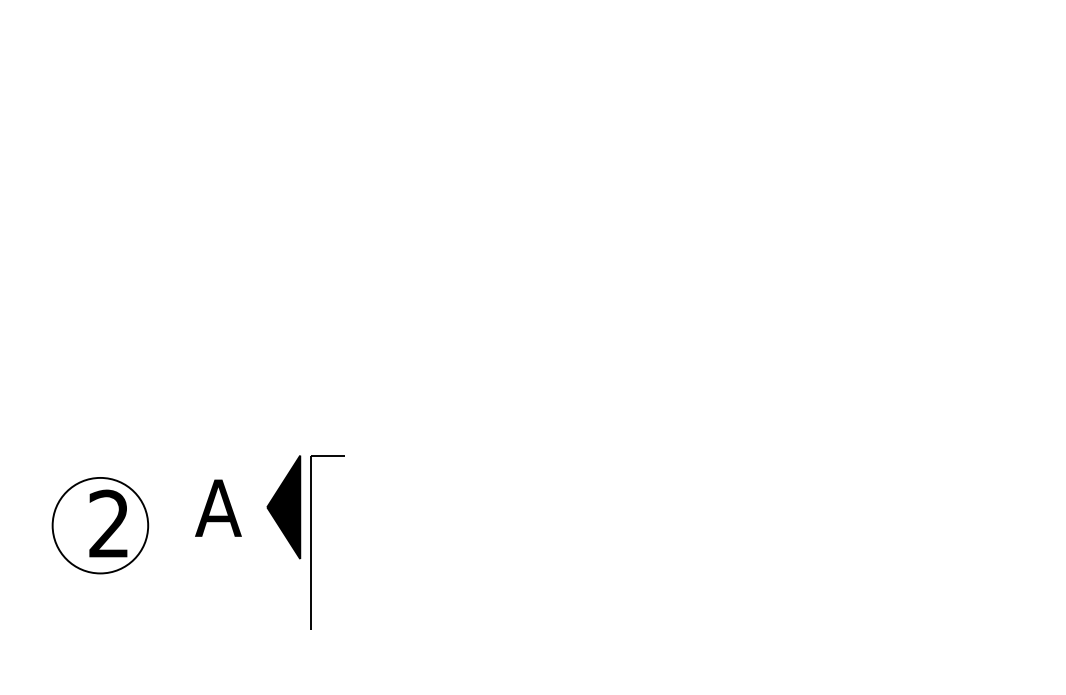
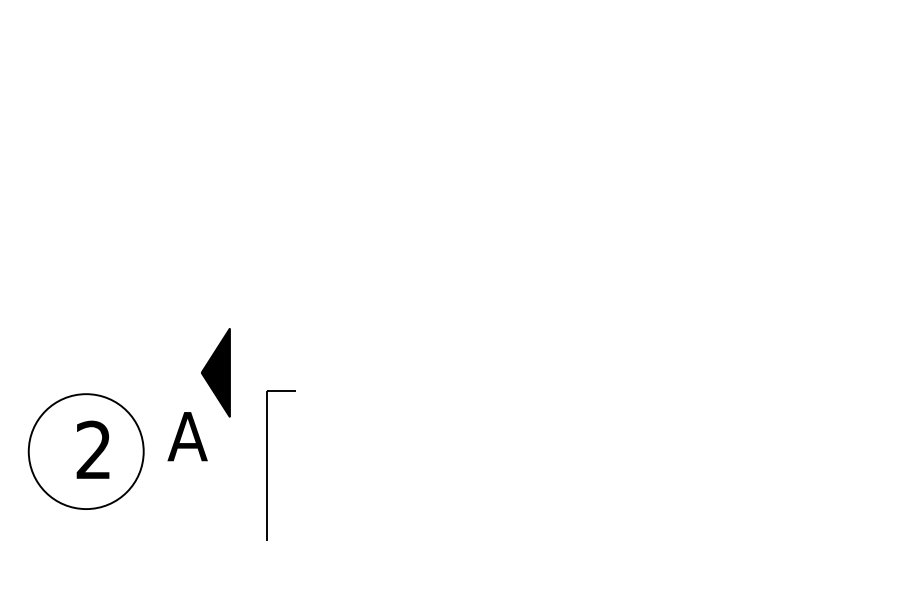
part: (283, 506) -> (215, 372), moved
circle: (100, 525) -> (86, 451), size x1.4

